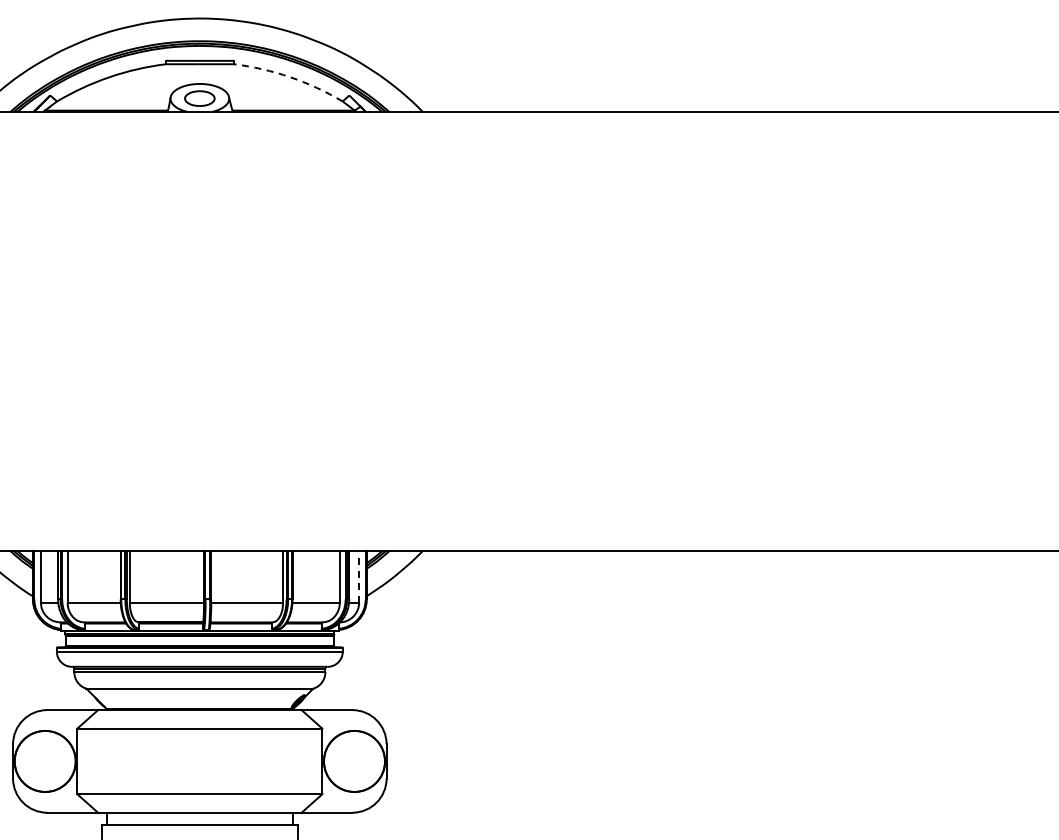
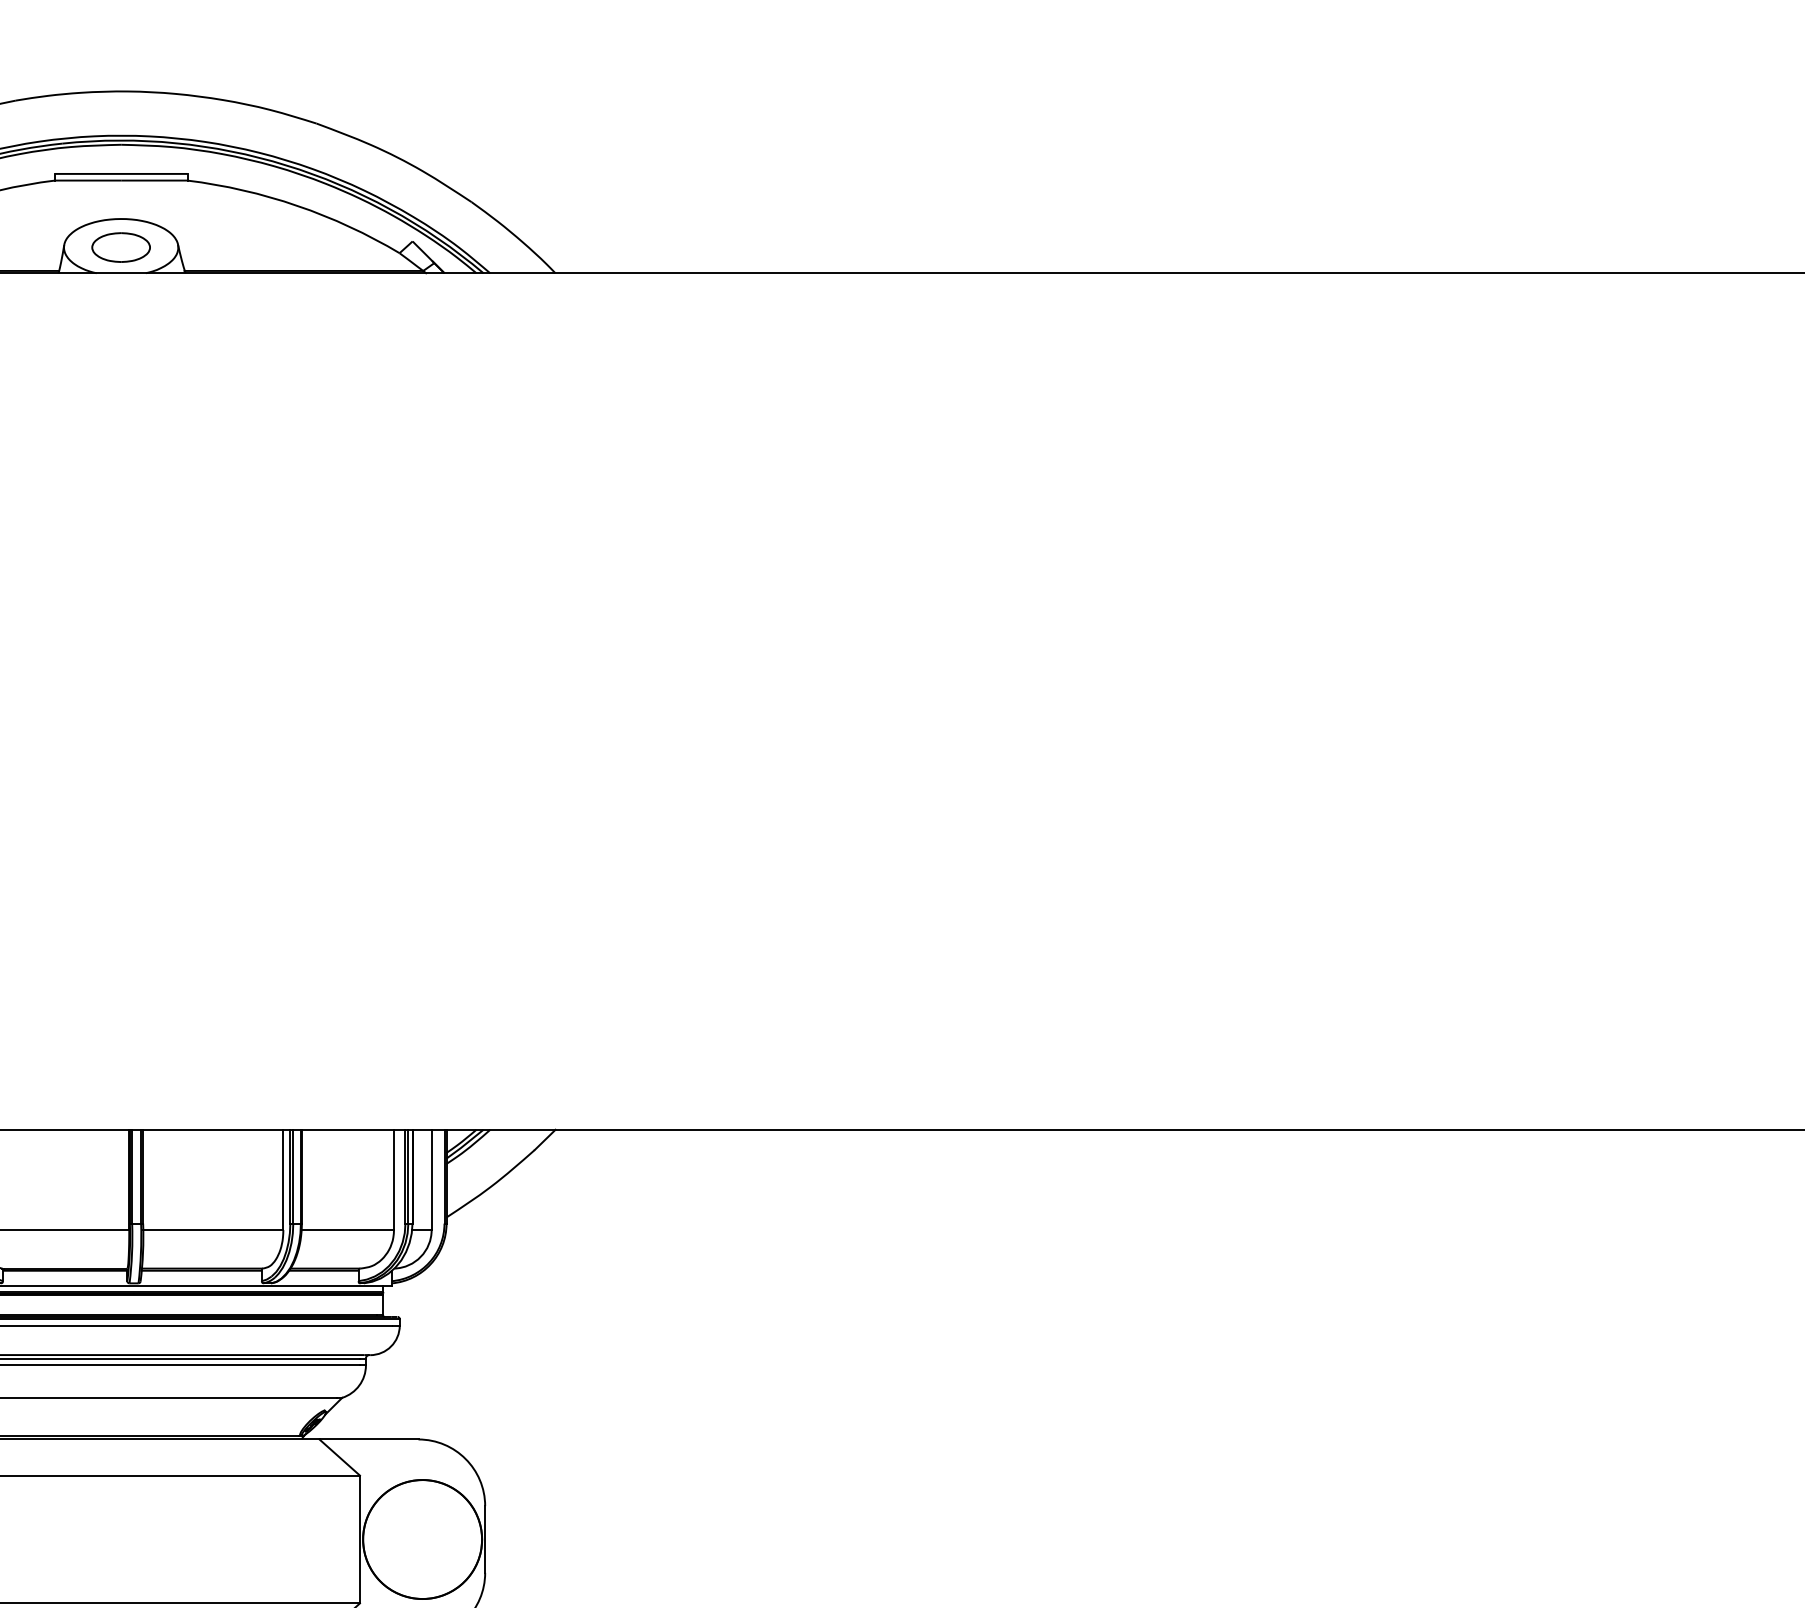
arc: (290, 77) -> (297, 206), dashed -> solid
line: (359, 576) -> (432, 1179), dashed -> solid

